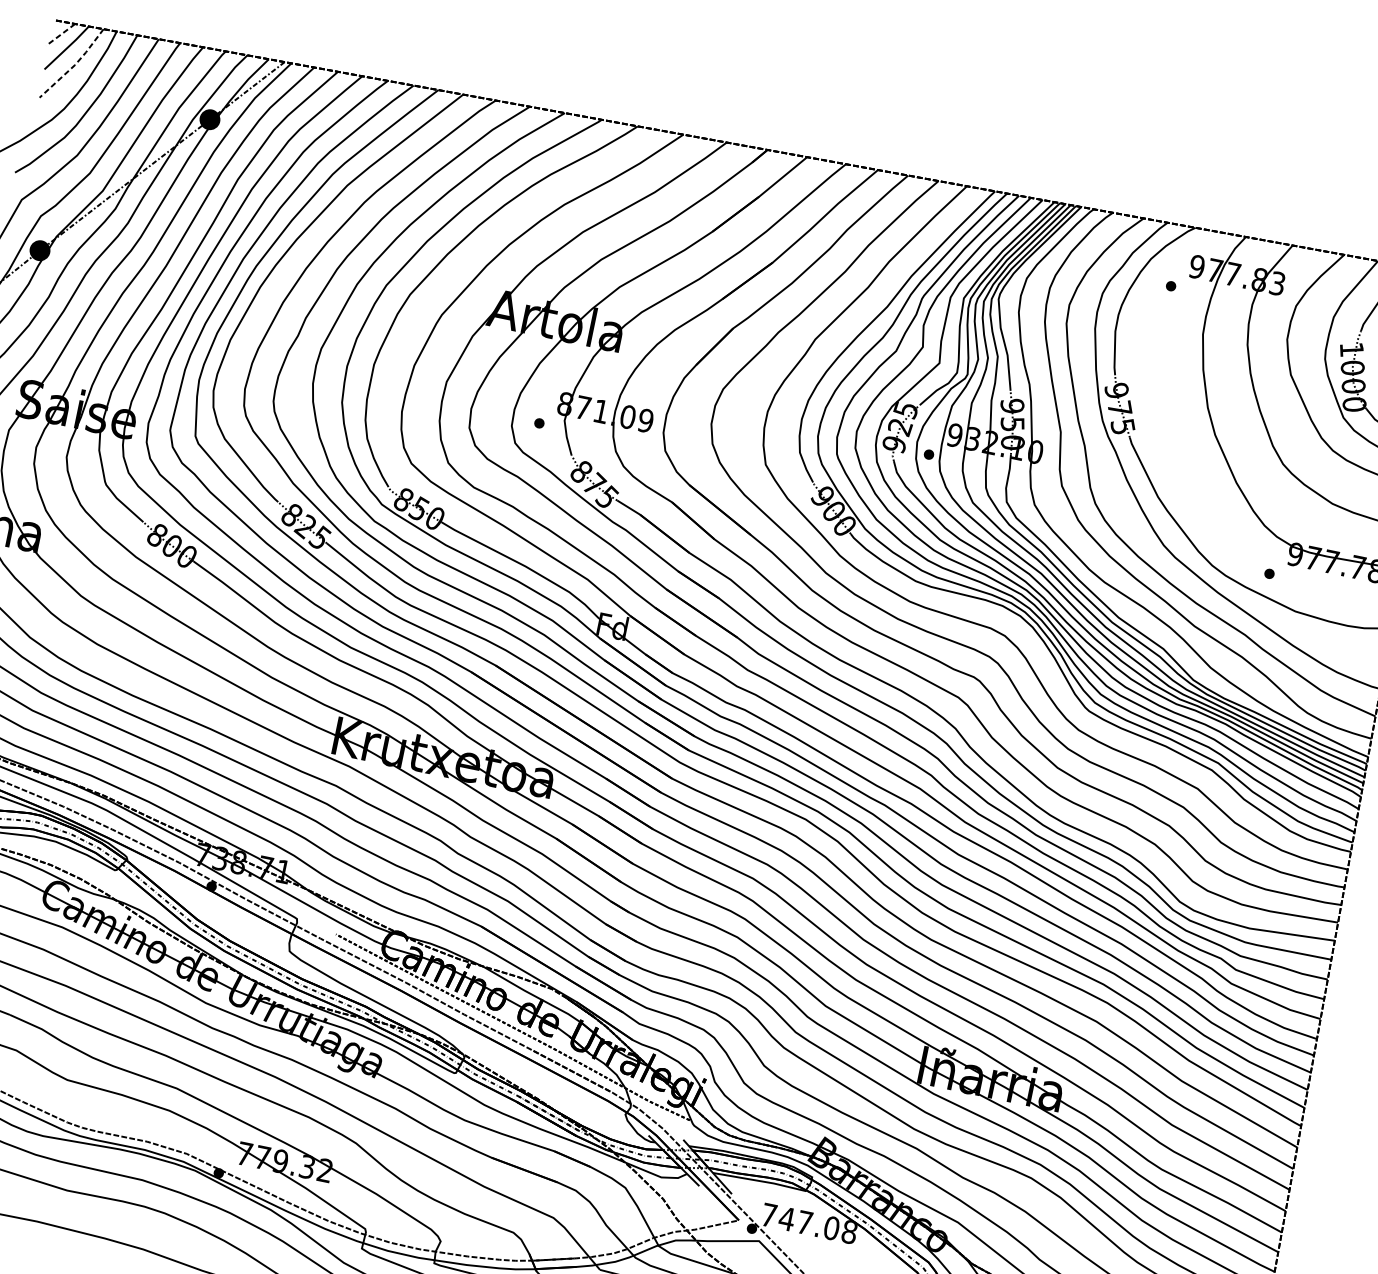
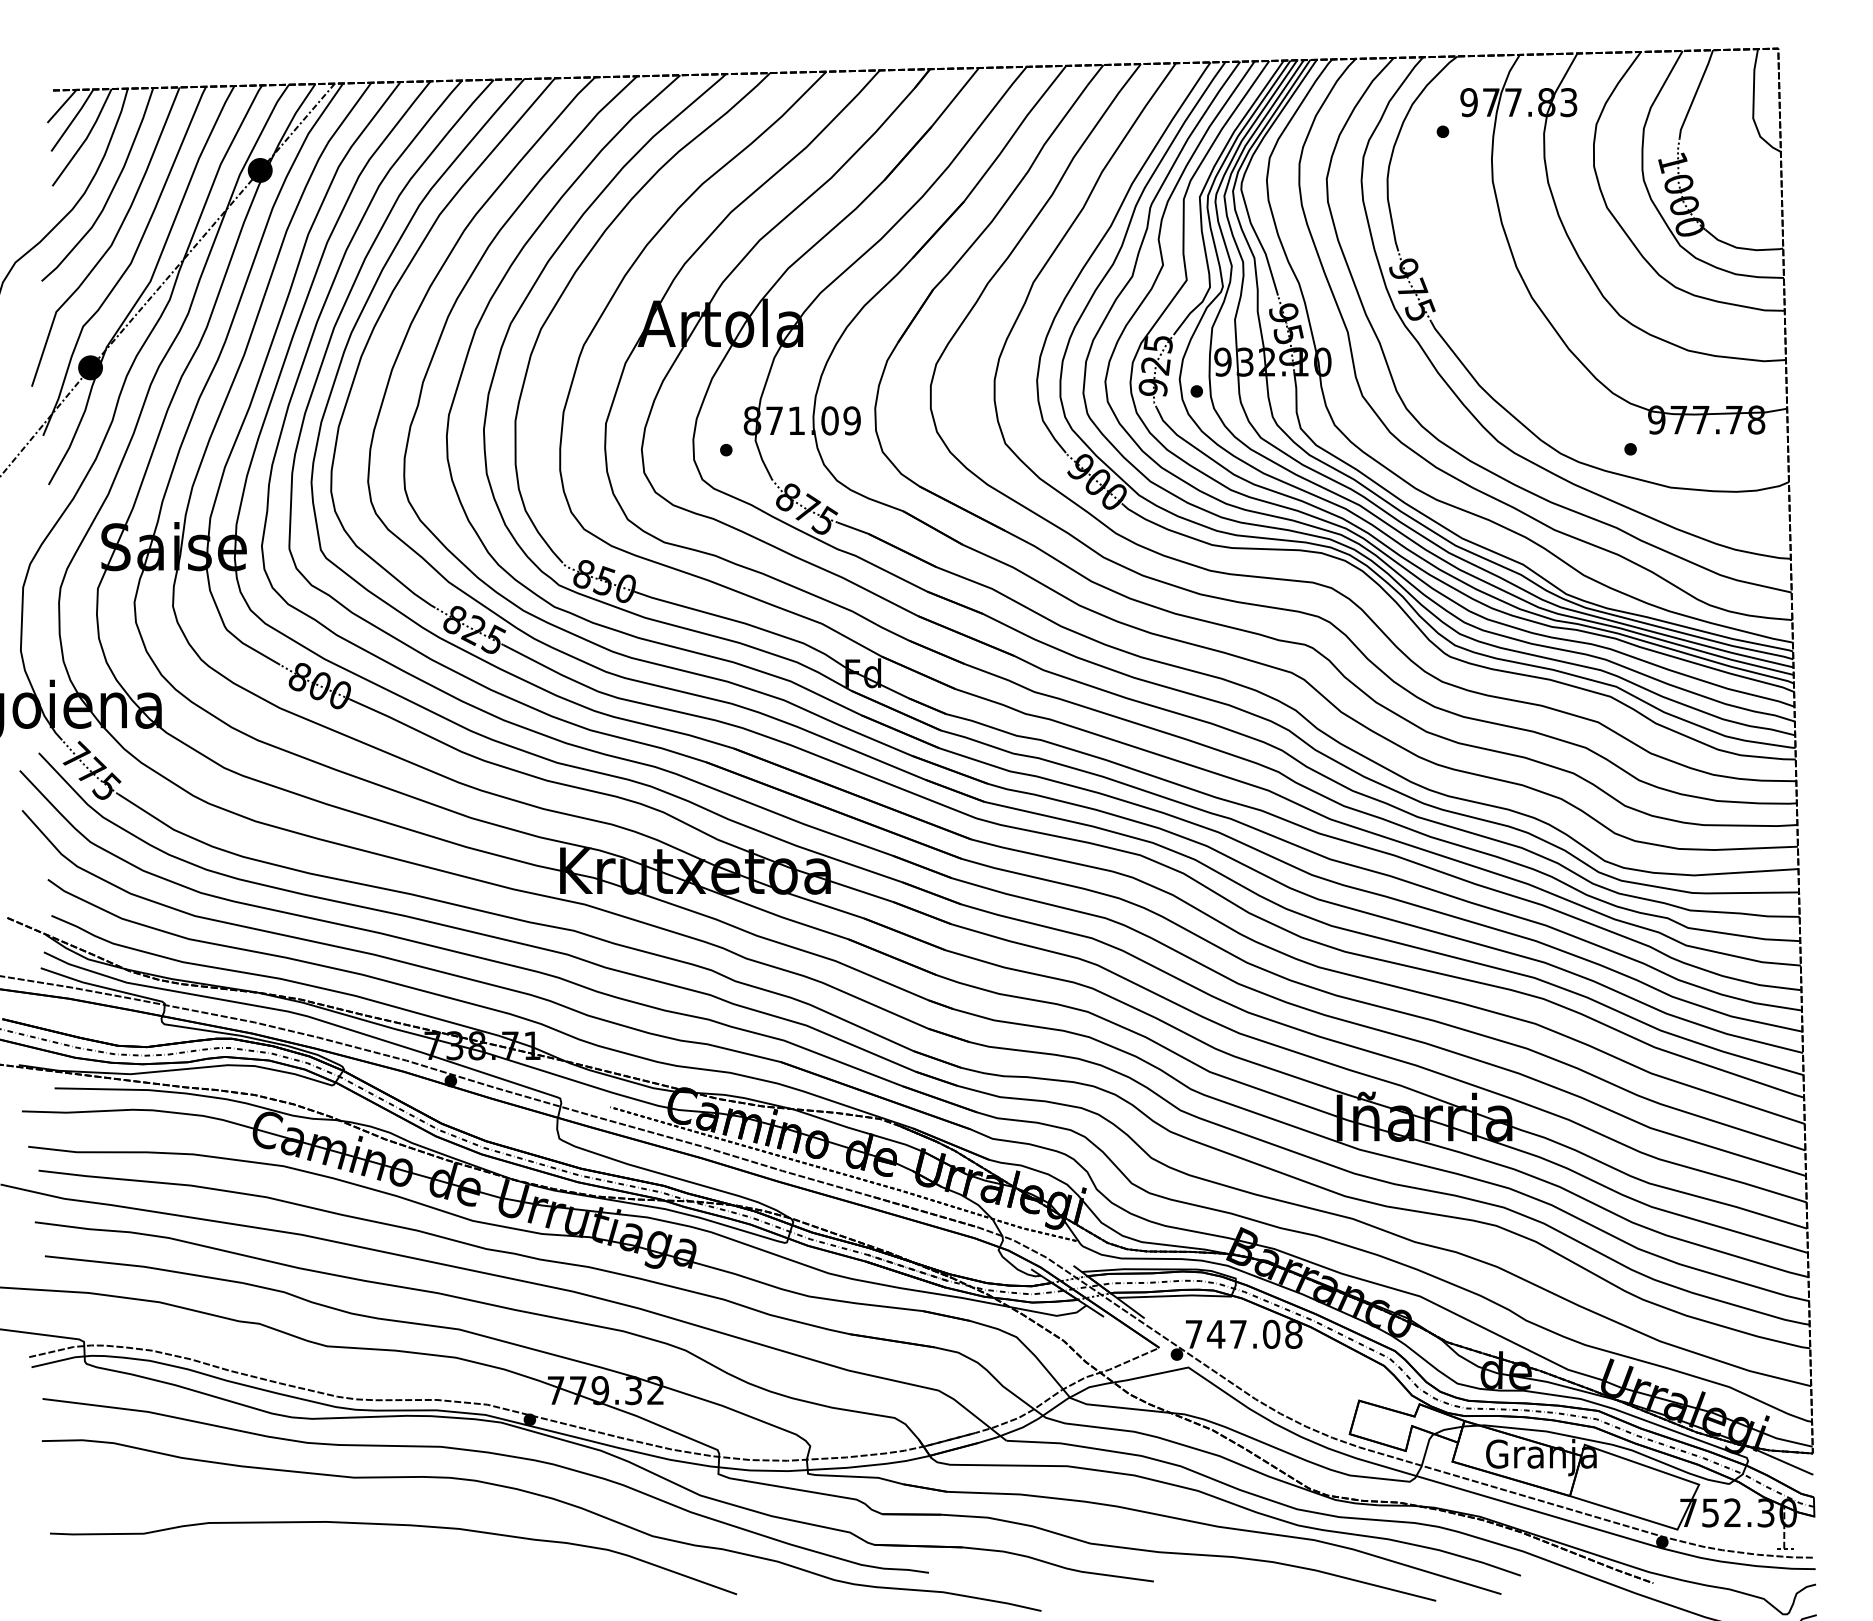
line: (60, 34) -> (61, 106), dashed -> solid
line: (75, 64) -> (86, 138), dashed -> solid

